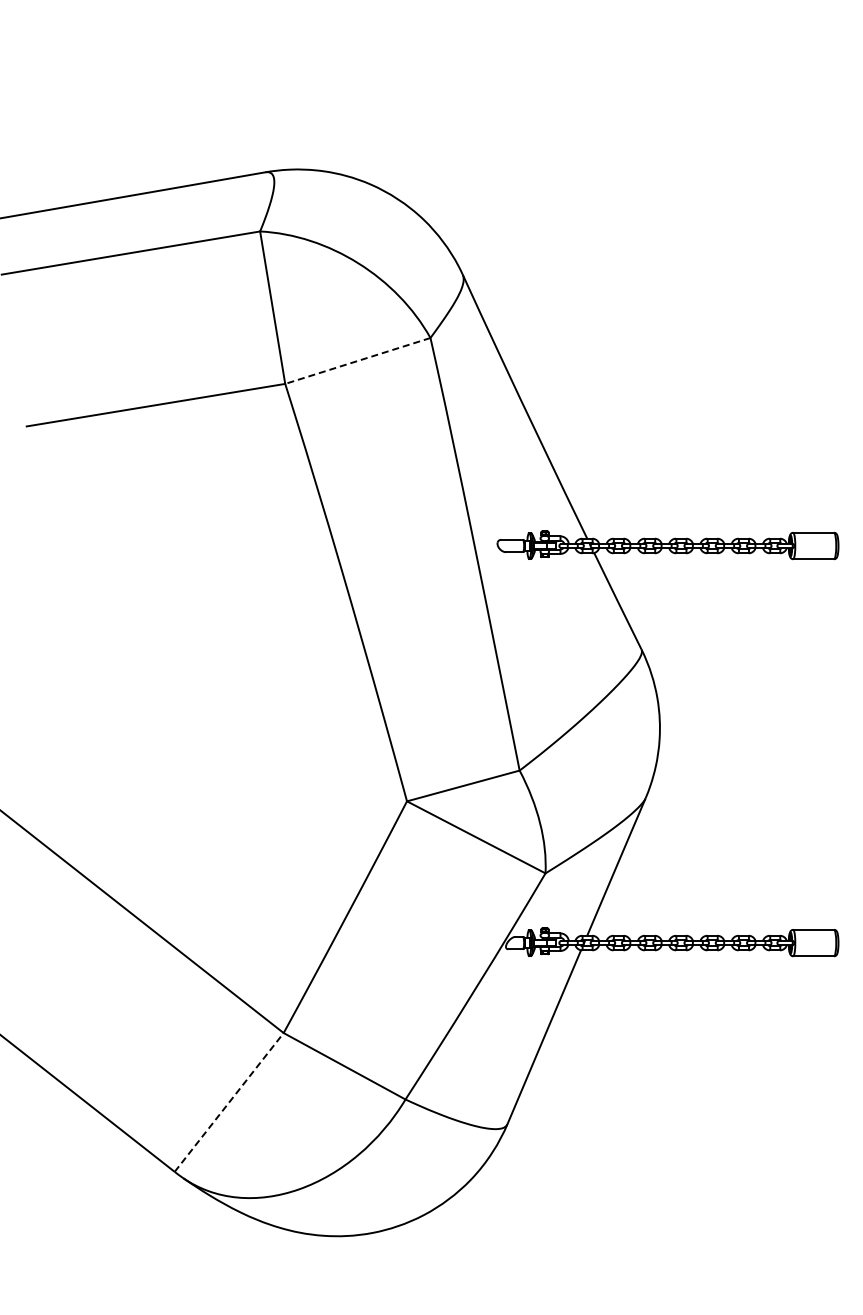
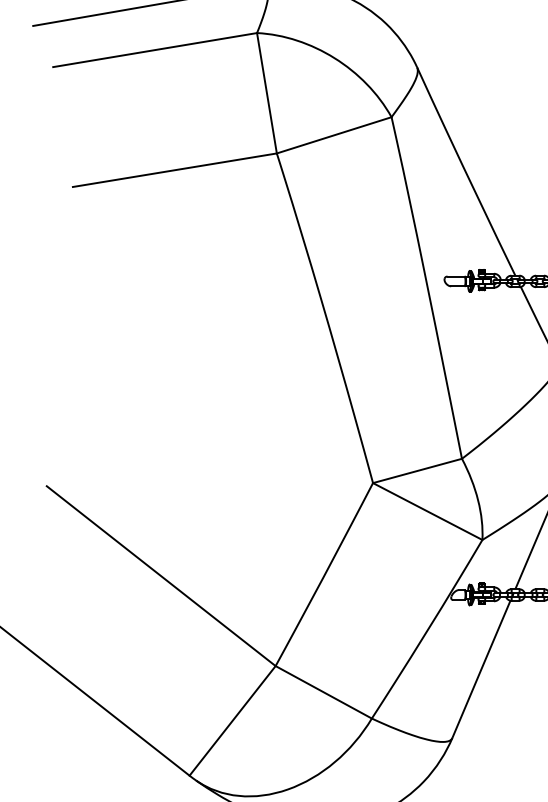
line: (357, 361) -> (333, 135), dashed -> solid
line: (229, 1102) -> (232, 720), dashed -> solid

